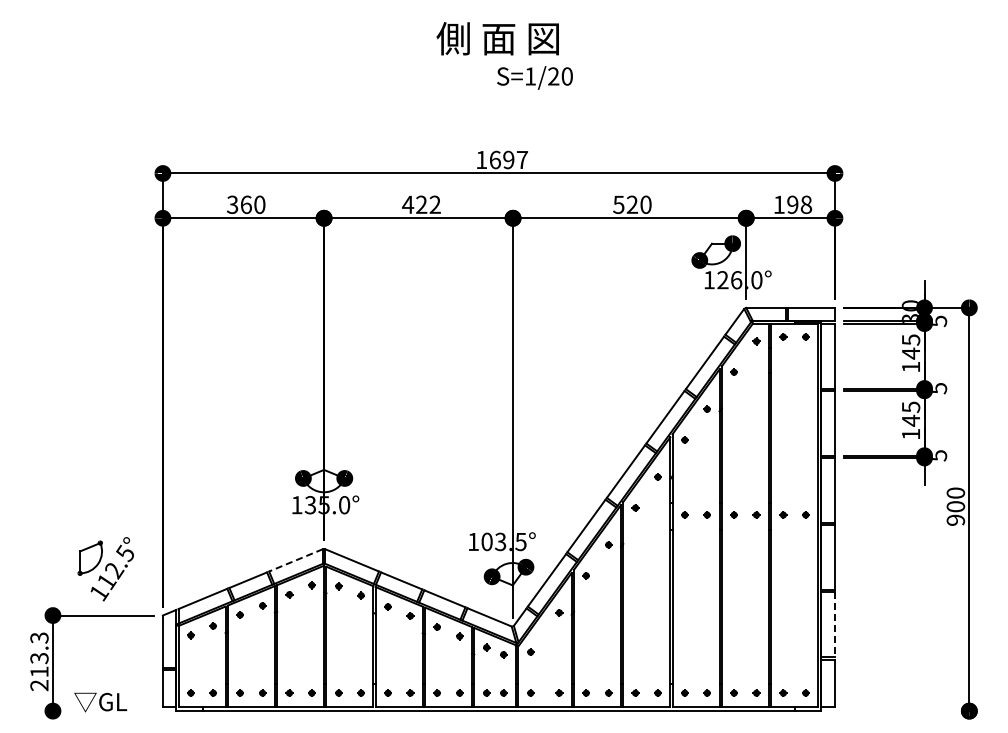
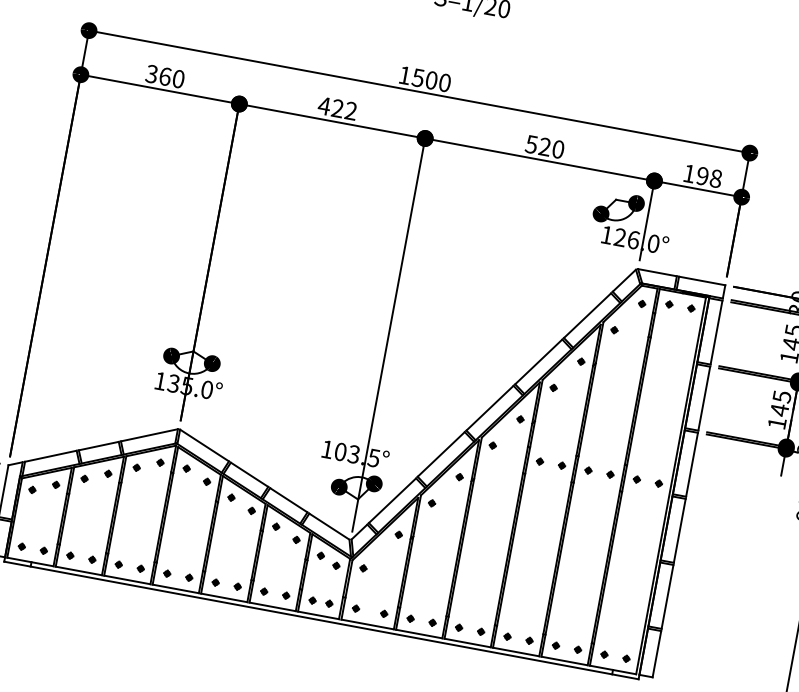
text: (508, 159) -> (431, 79), 1697 -> 1500
line: (295, 560) -> (148, 435), dashed -> solid
line: (834, 625) -> (667, 597), dashed -> solid

